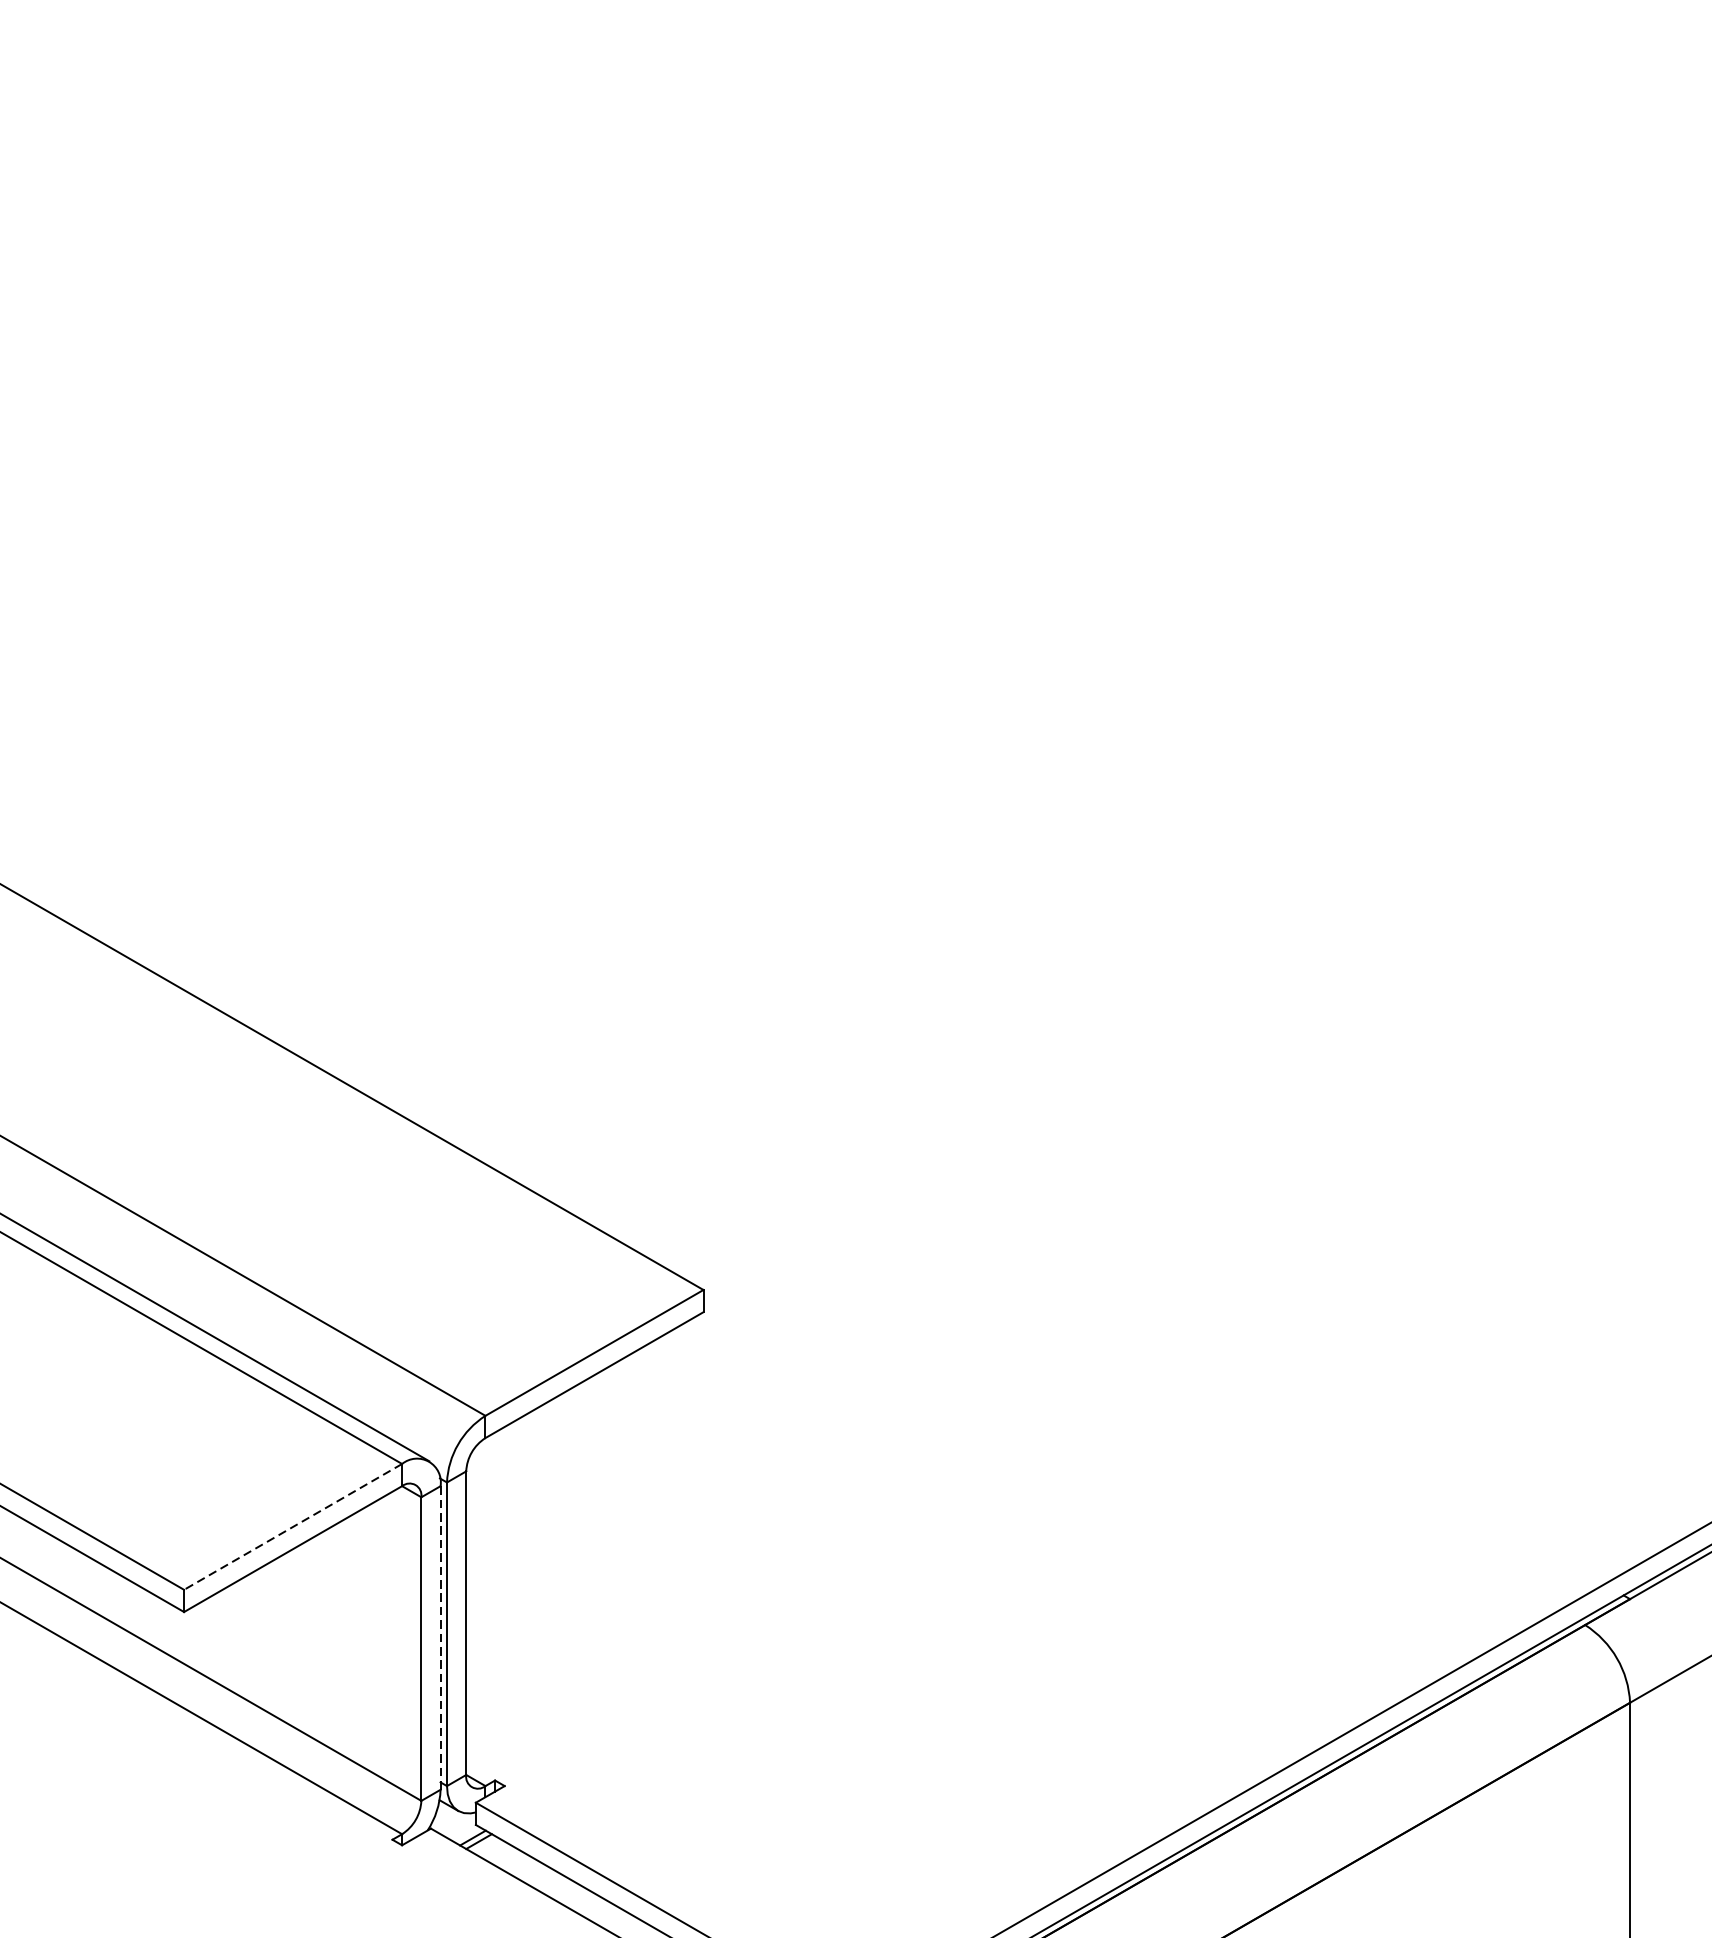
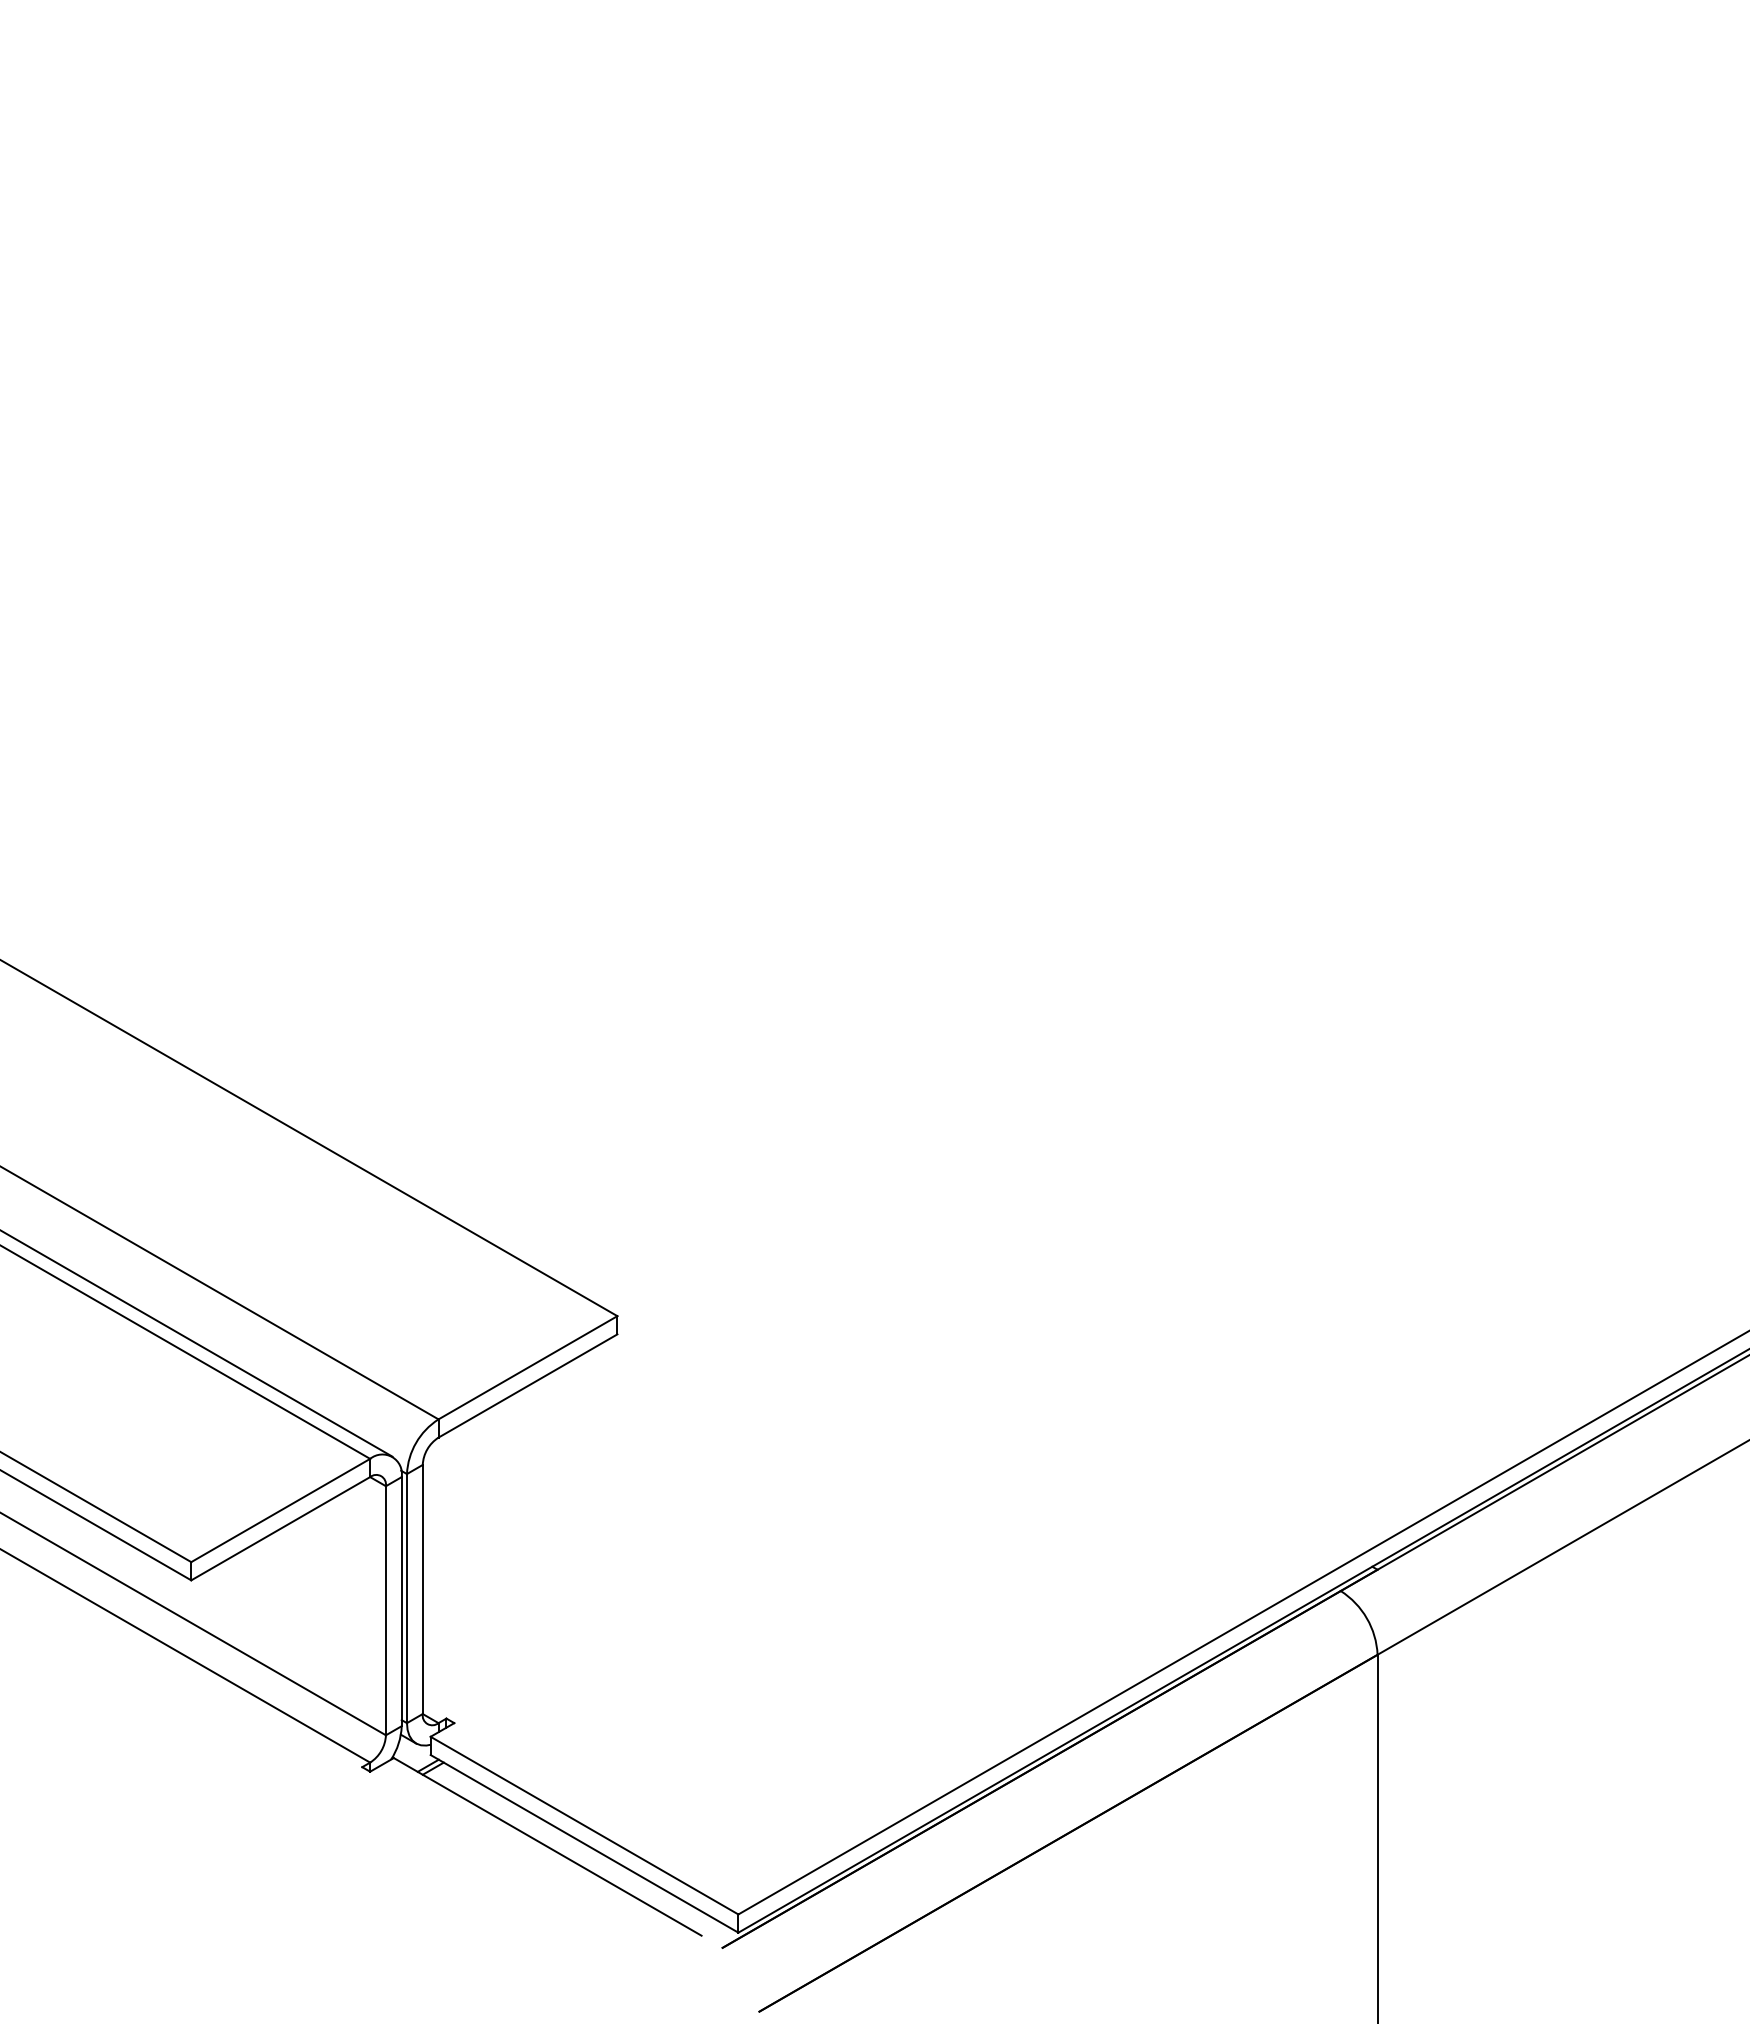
line: (292, 1526) -> (280, 1510), dashed -> solid
line: (440, 1637) -> (401, 1601), dashed -> solid

